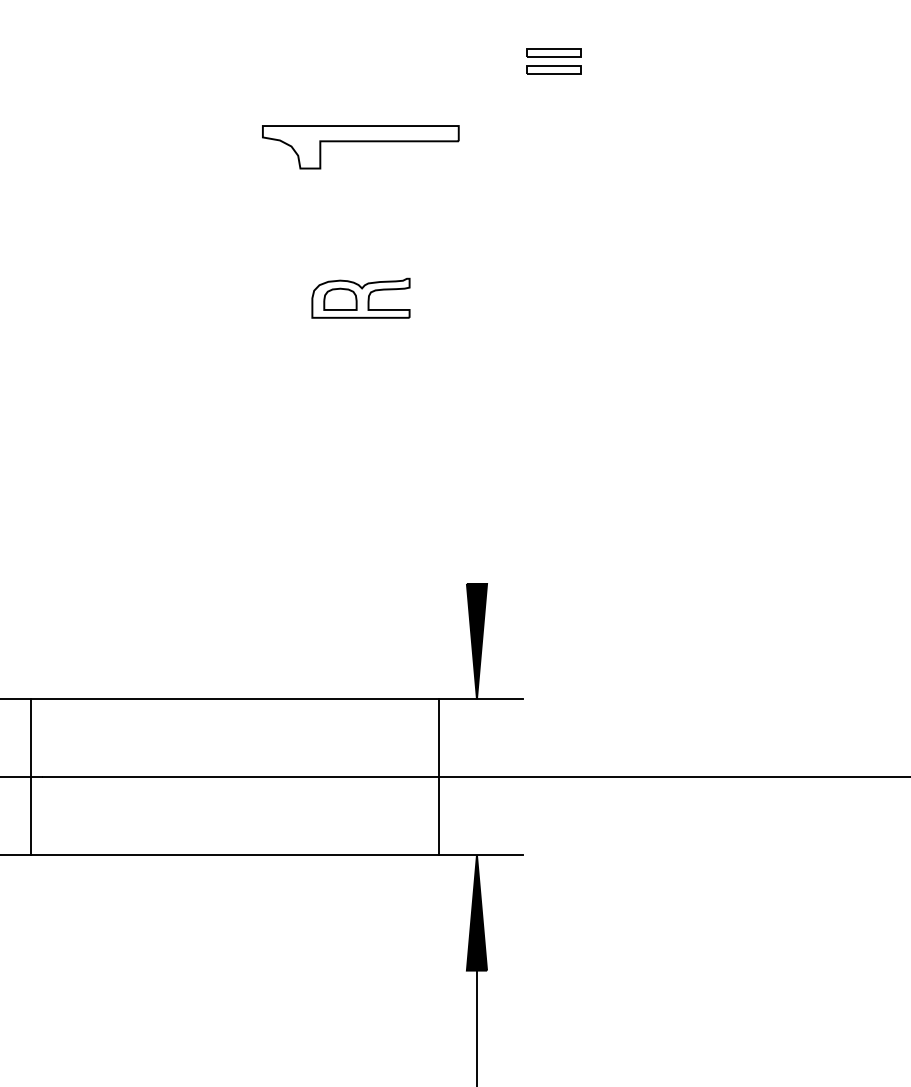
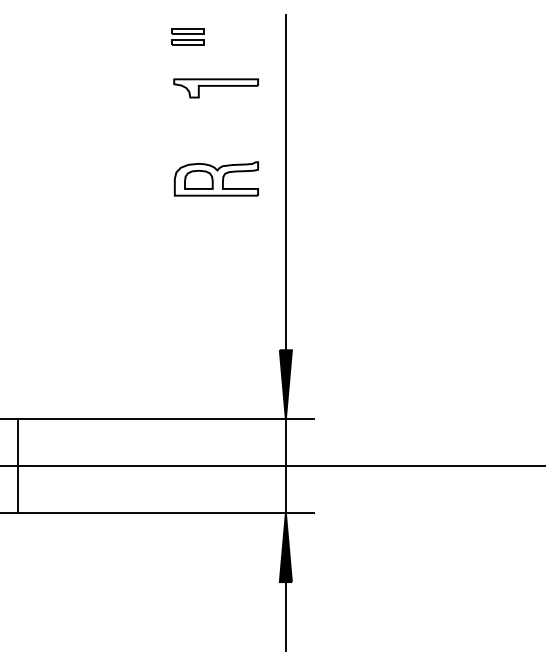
part: (553, 60) -> (187, 36), moved
part: (359, 147) -> (215, 88), size x0.71
part: (359, 297) -> (215, 178), size x1.43
line: (476, 304) -> (285, 182), added
line: (437, 776) -> (285, 465), moved

